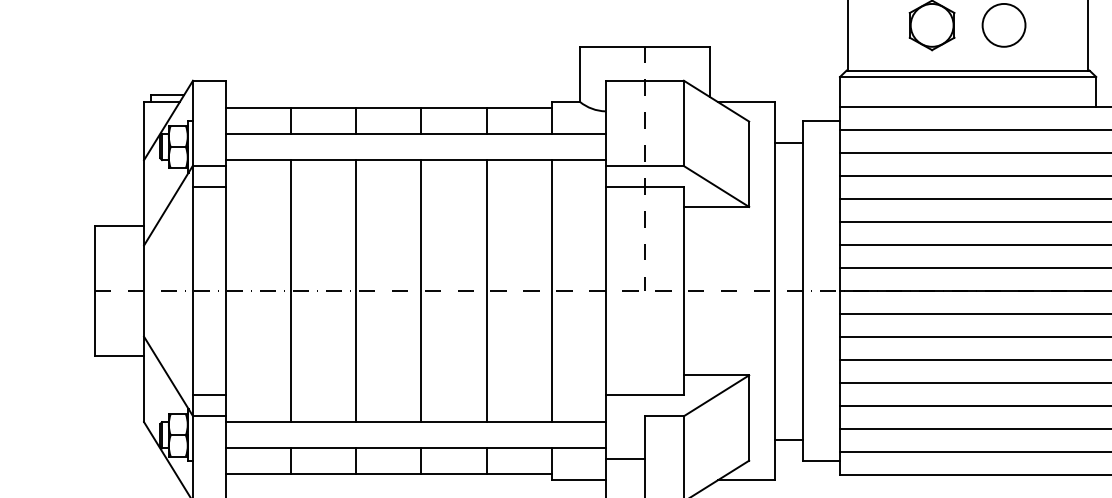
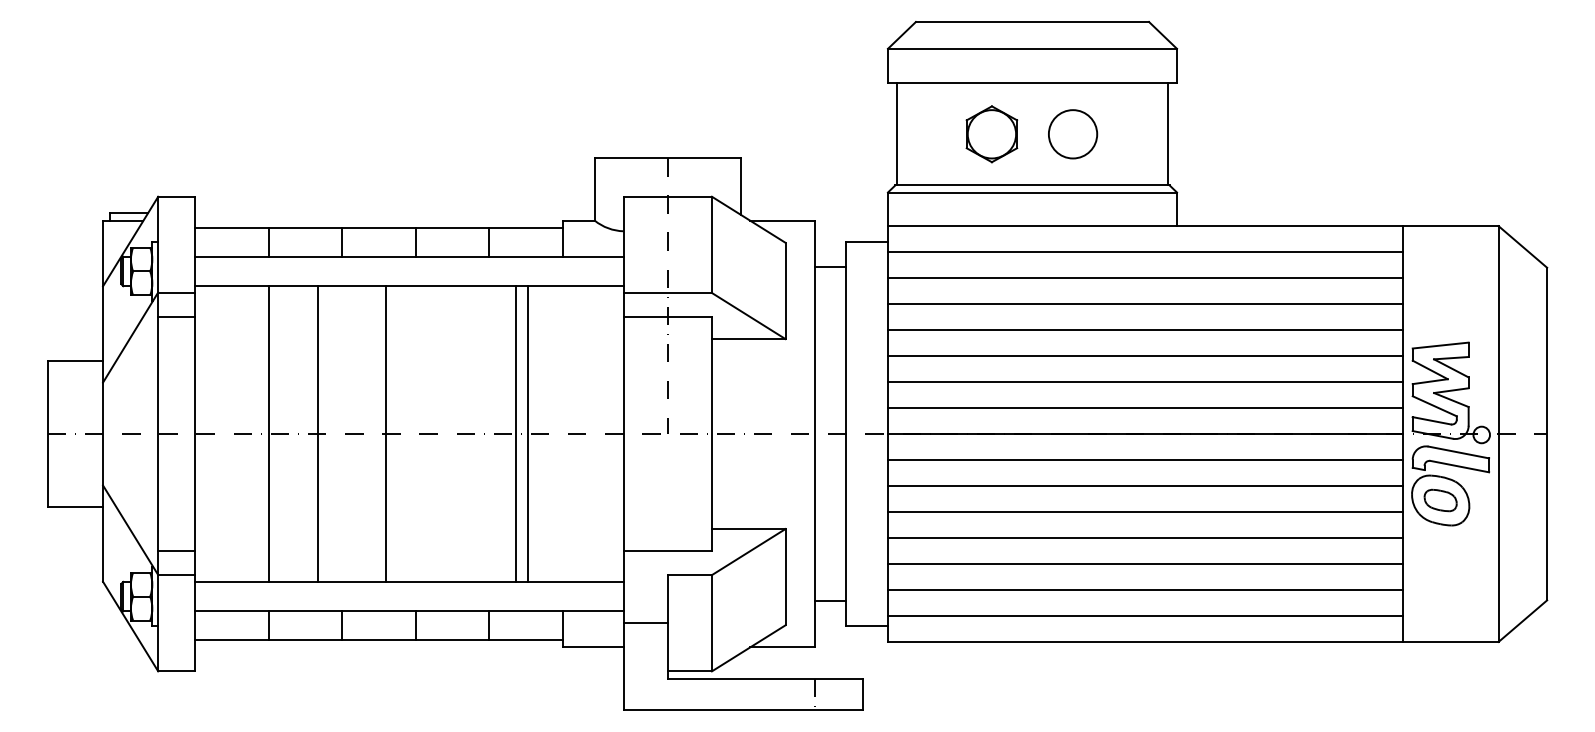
line: (356, 290) -> (318, 433), moved
line: (421, 290) -> (385, 433), moved
line: (486, 290) -> (516, 433), moved
line: (551, 290) -> (527, 433), moved

